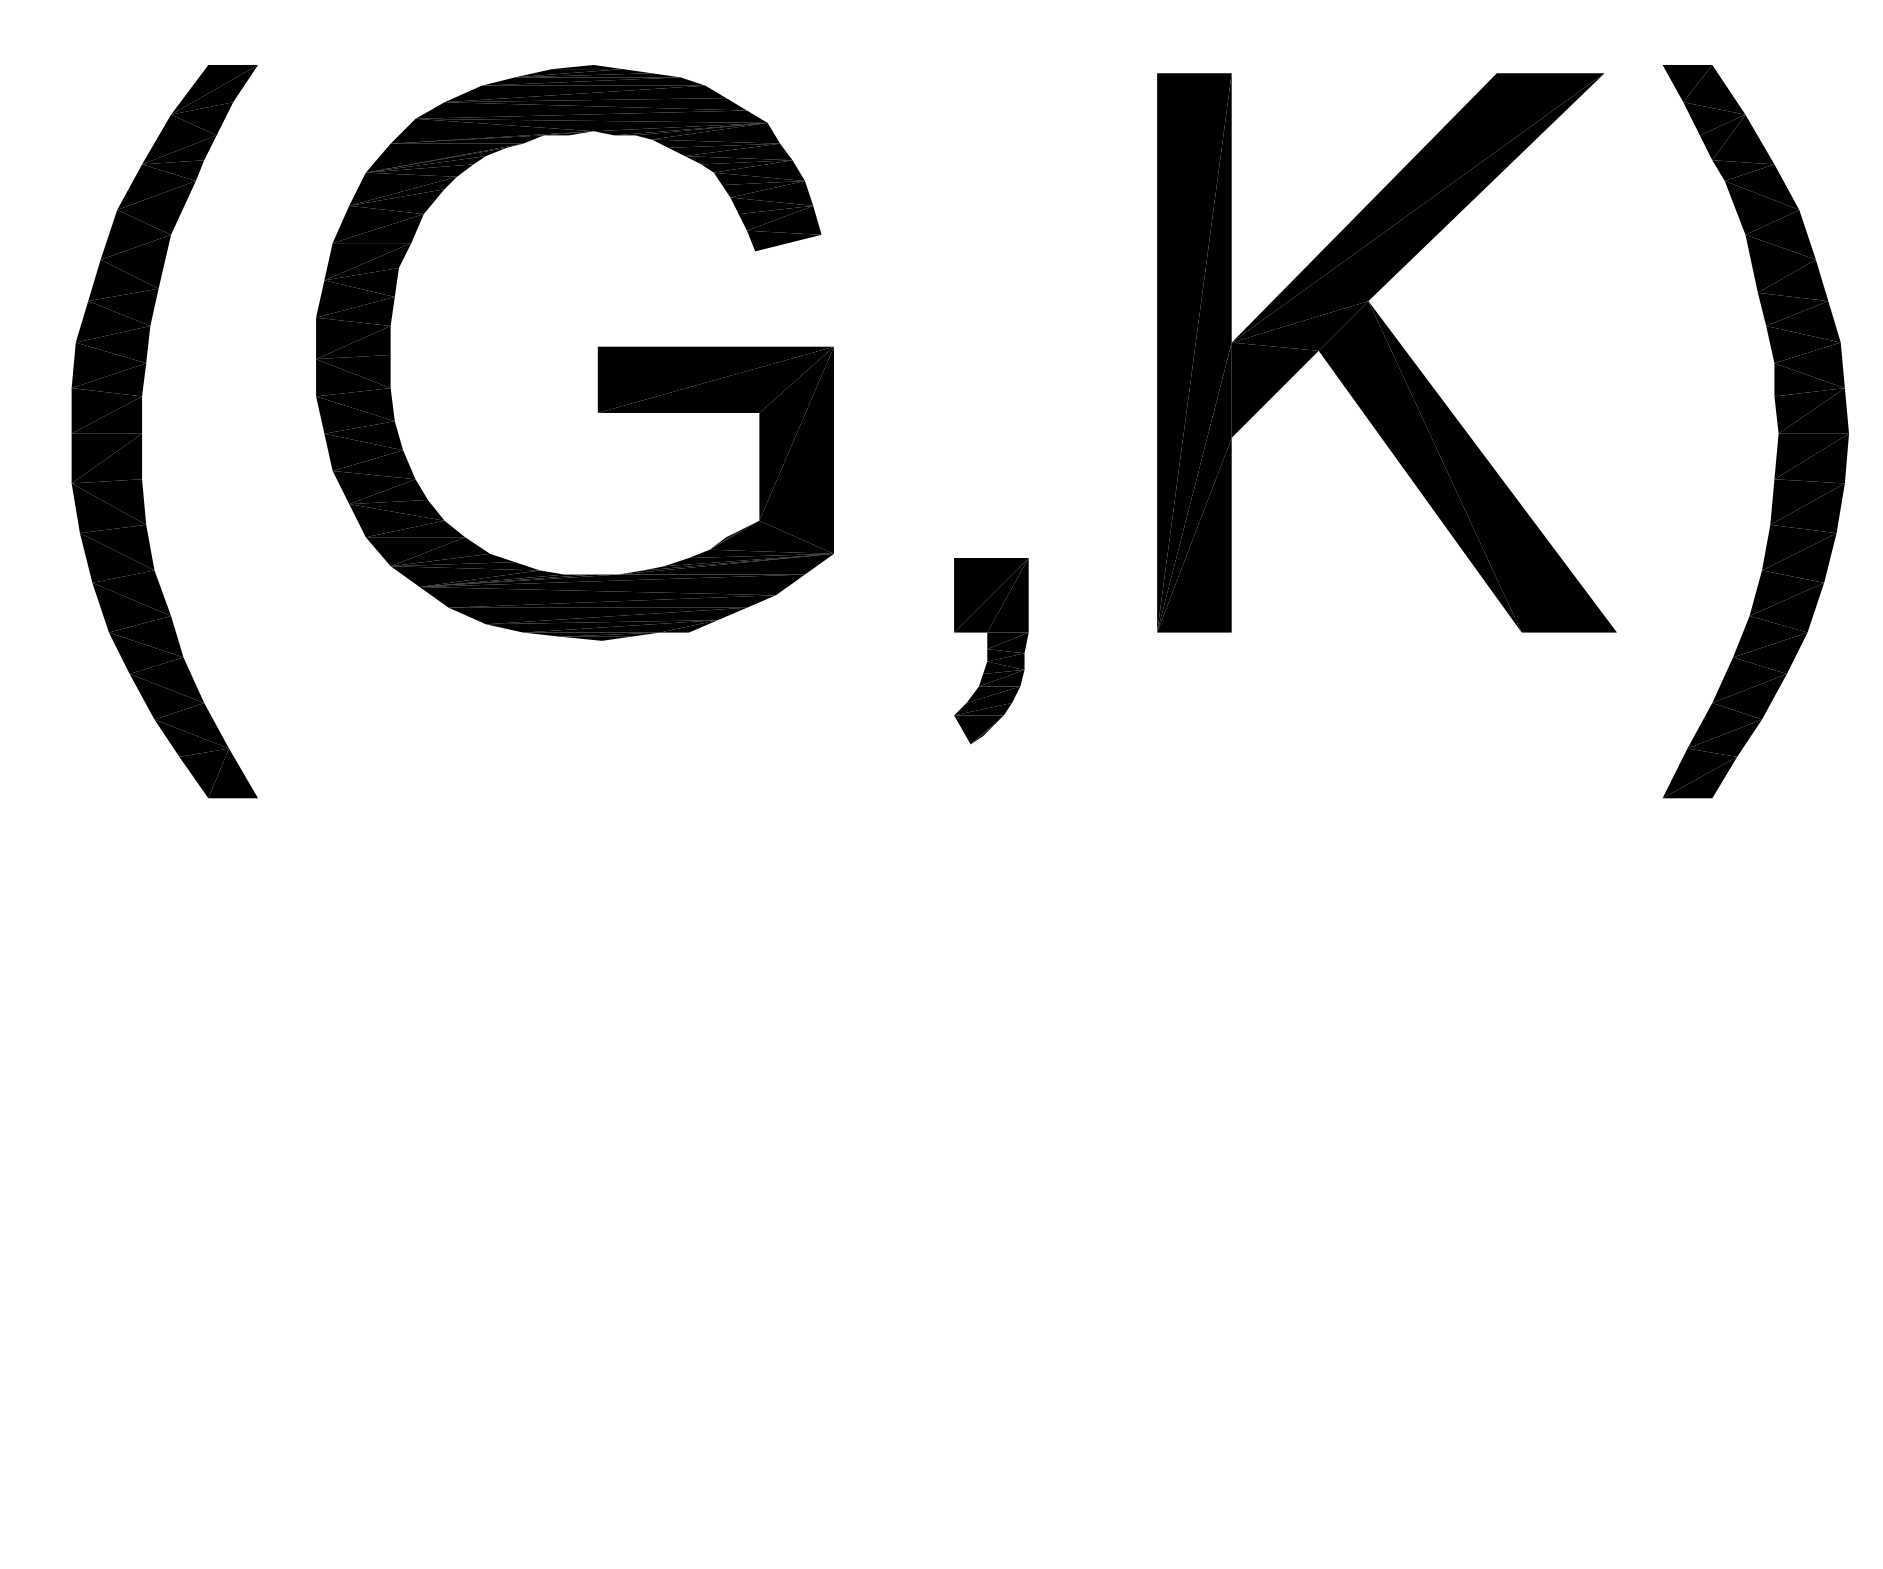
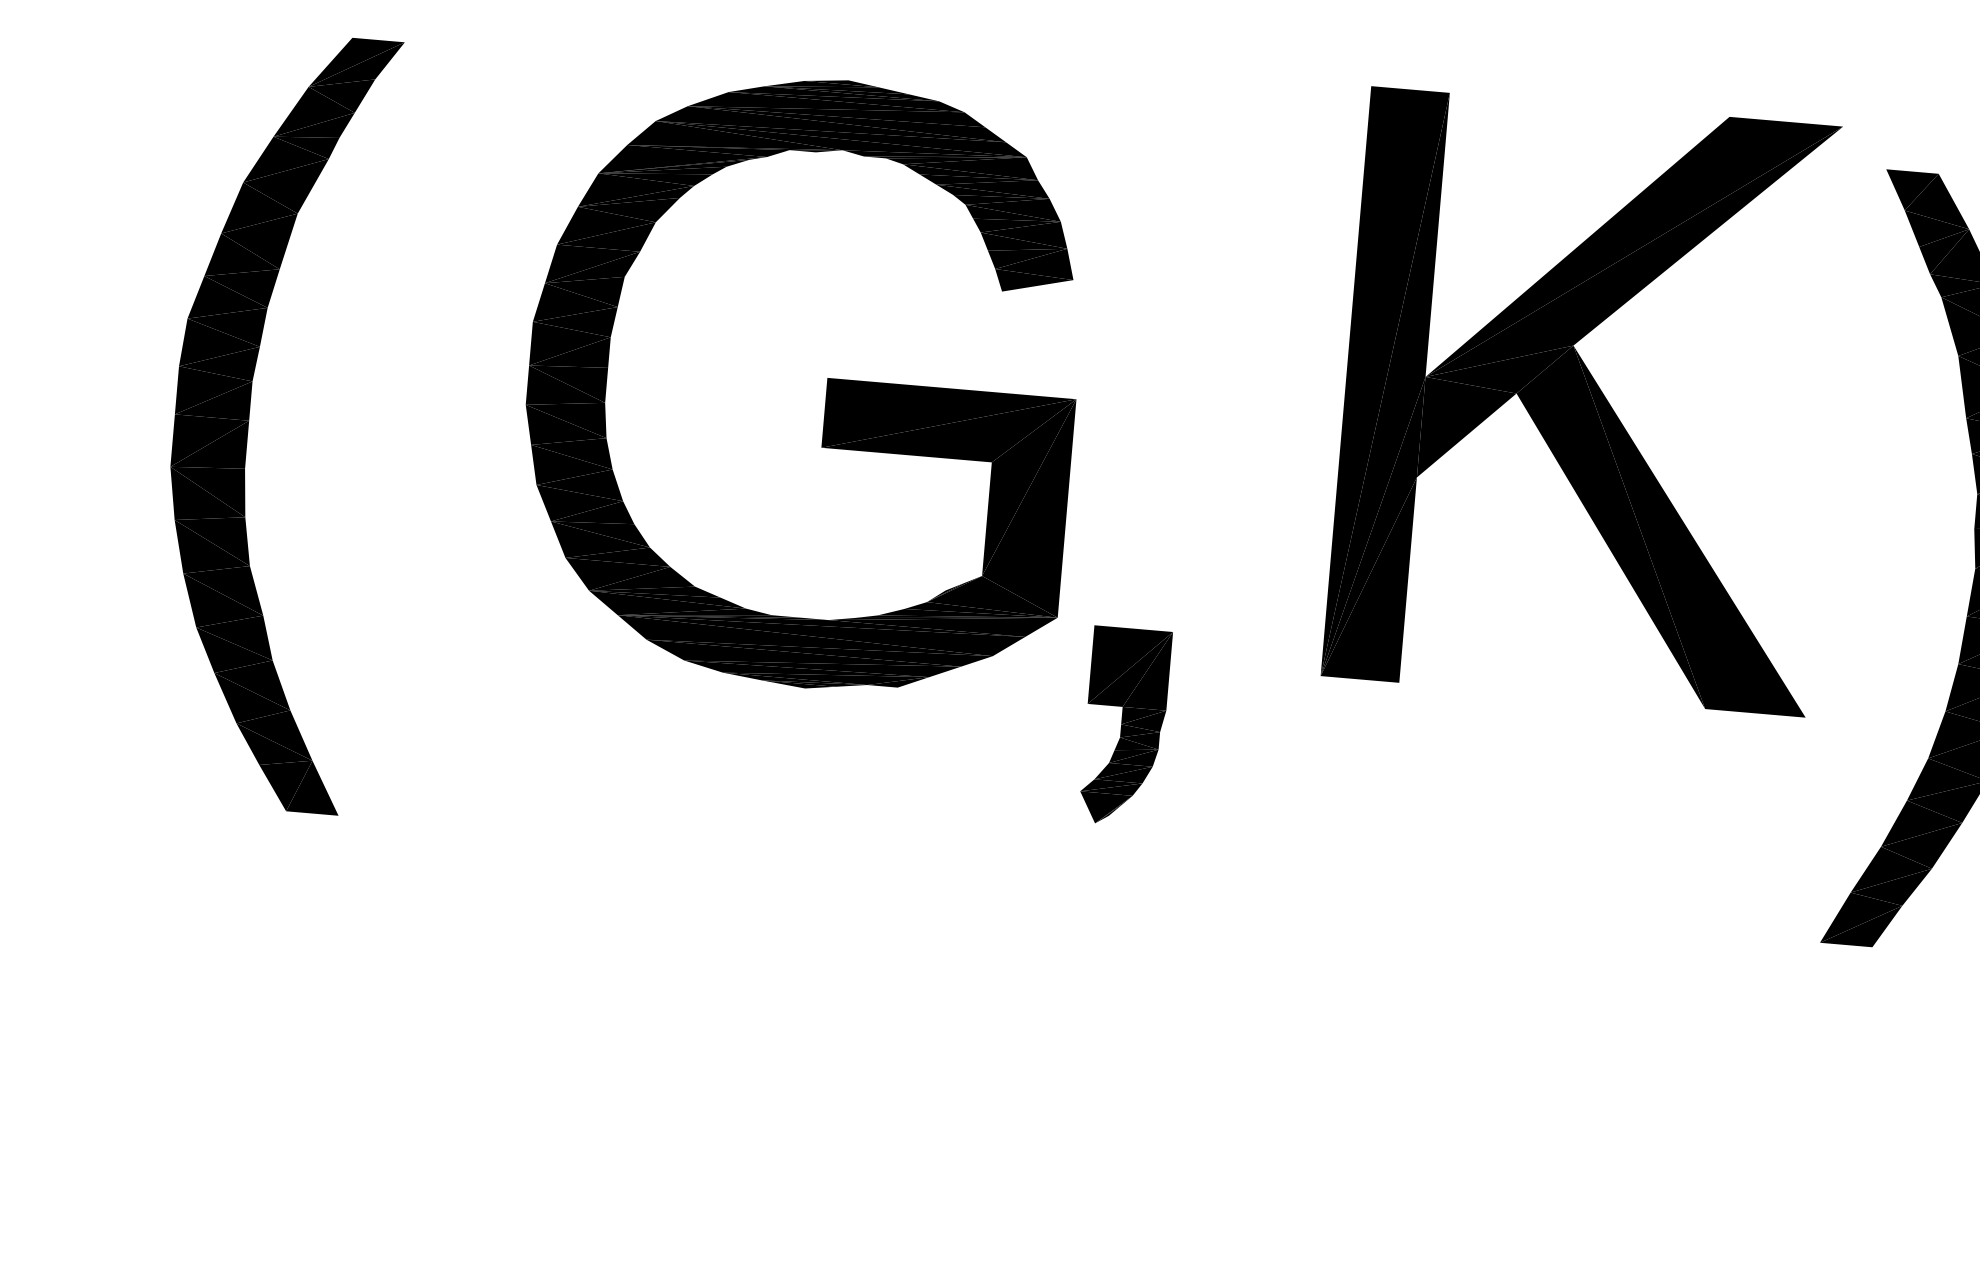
part: (597, 352) -> (826, 383), moved
part: (1386, 352) -> (1587, 401), moved

